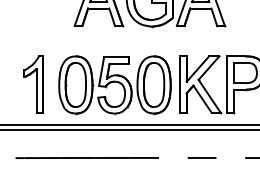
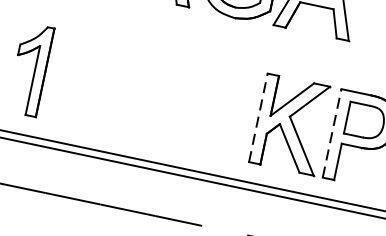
line: (179, 84) -> (258, 117), solid -> dashed
line: (226, 84) -> (332, 133), solid -> dashed
part: (114, 85) -> (156, 97), removed

